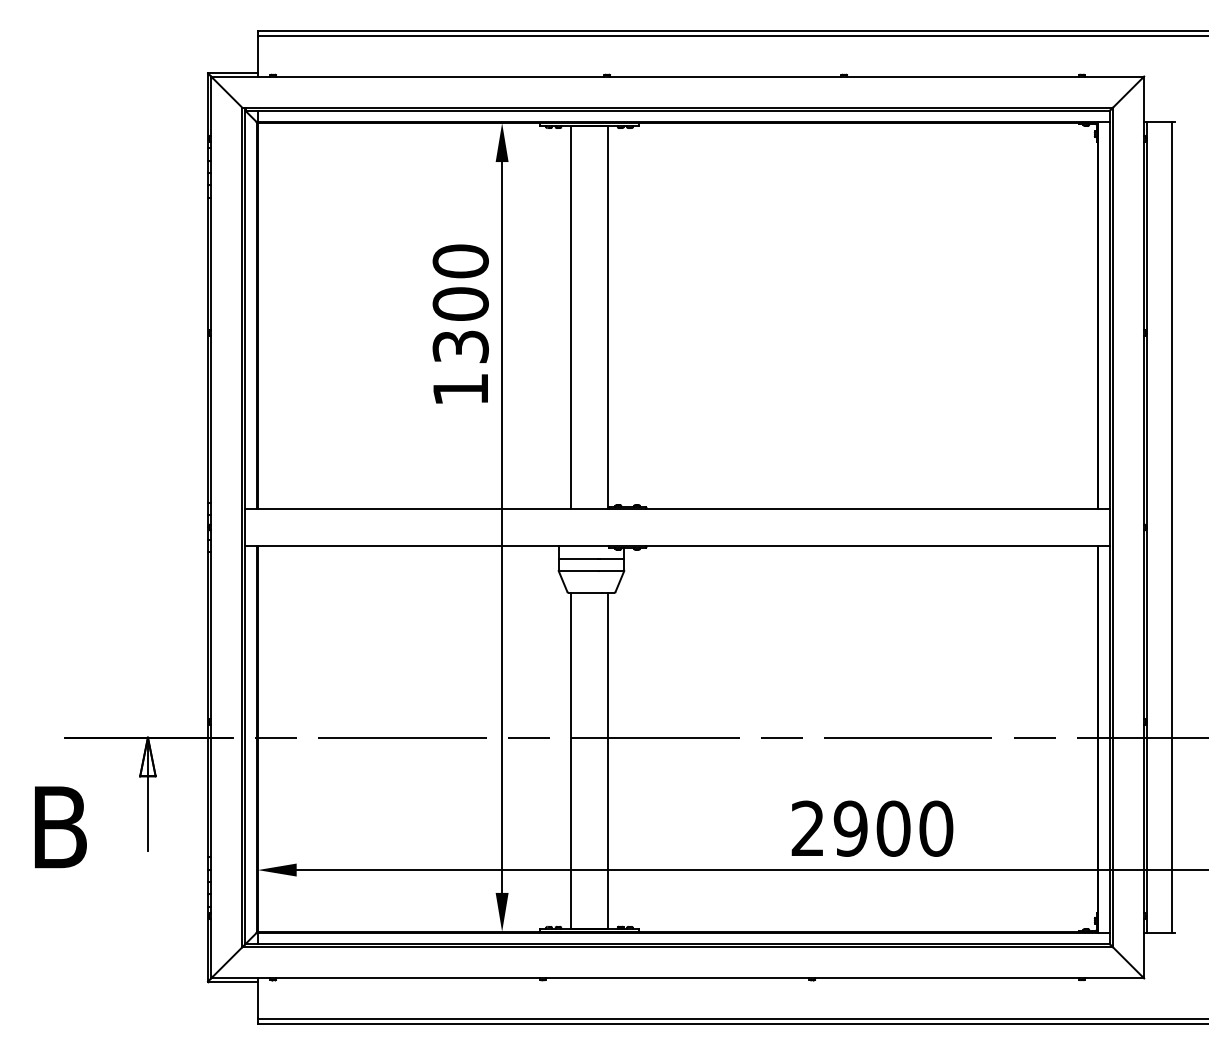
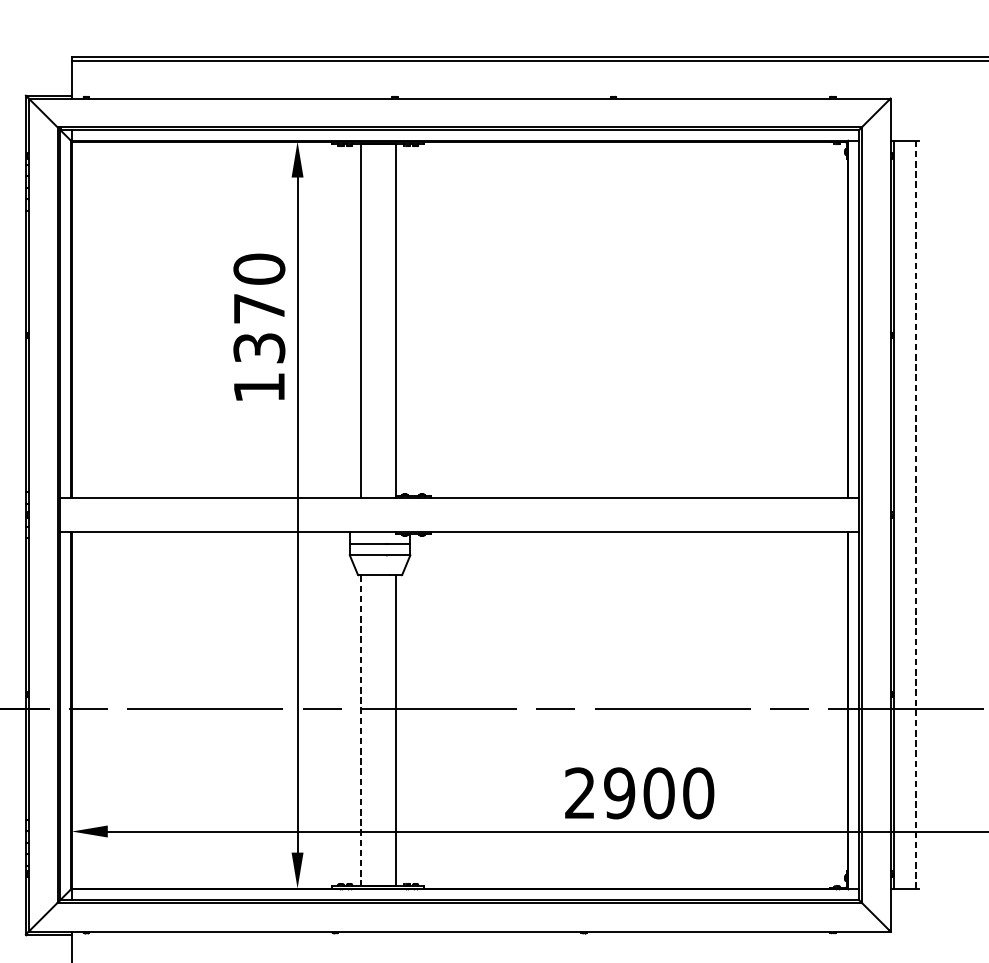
text: (460, 303) -> (259, 308), 1300 -> 1370
line: (1172, 527) -> (916, 515), solid -> dashed
line: (570, 760) -> (360, 730), solid -> dashed

